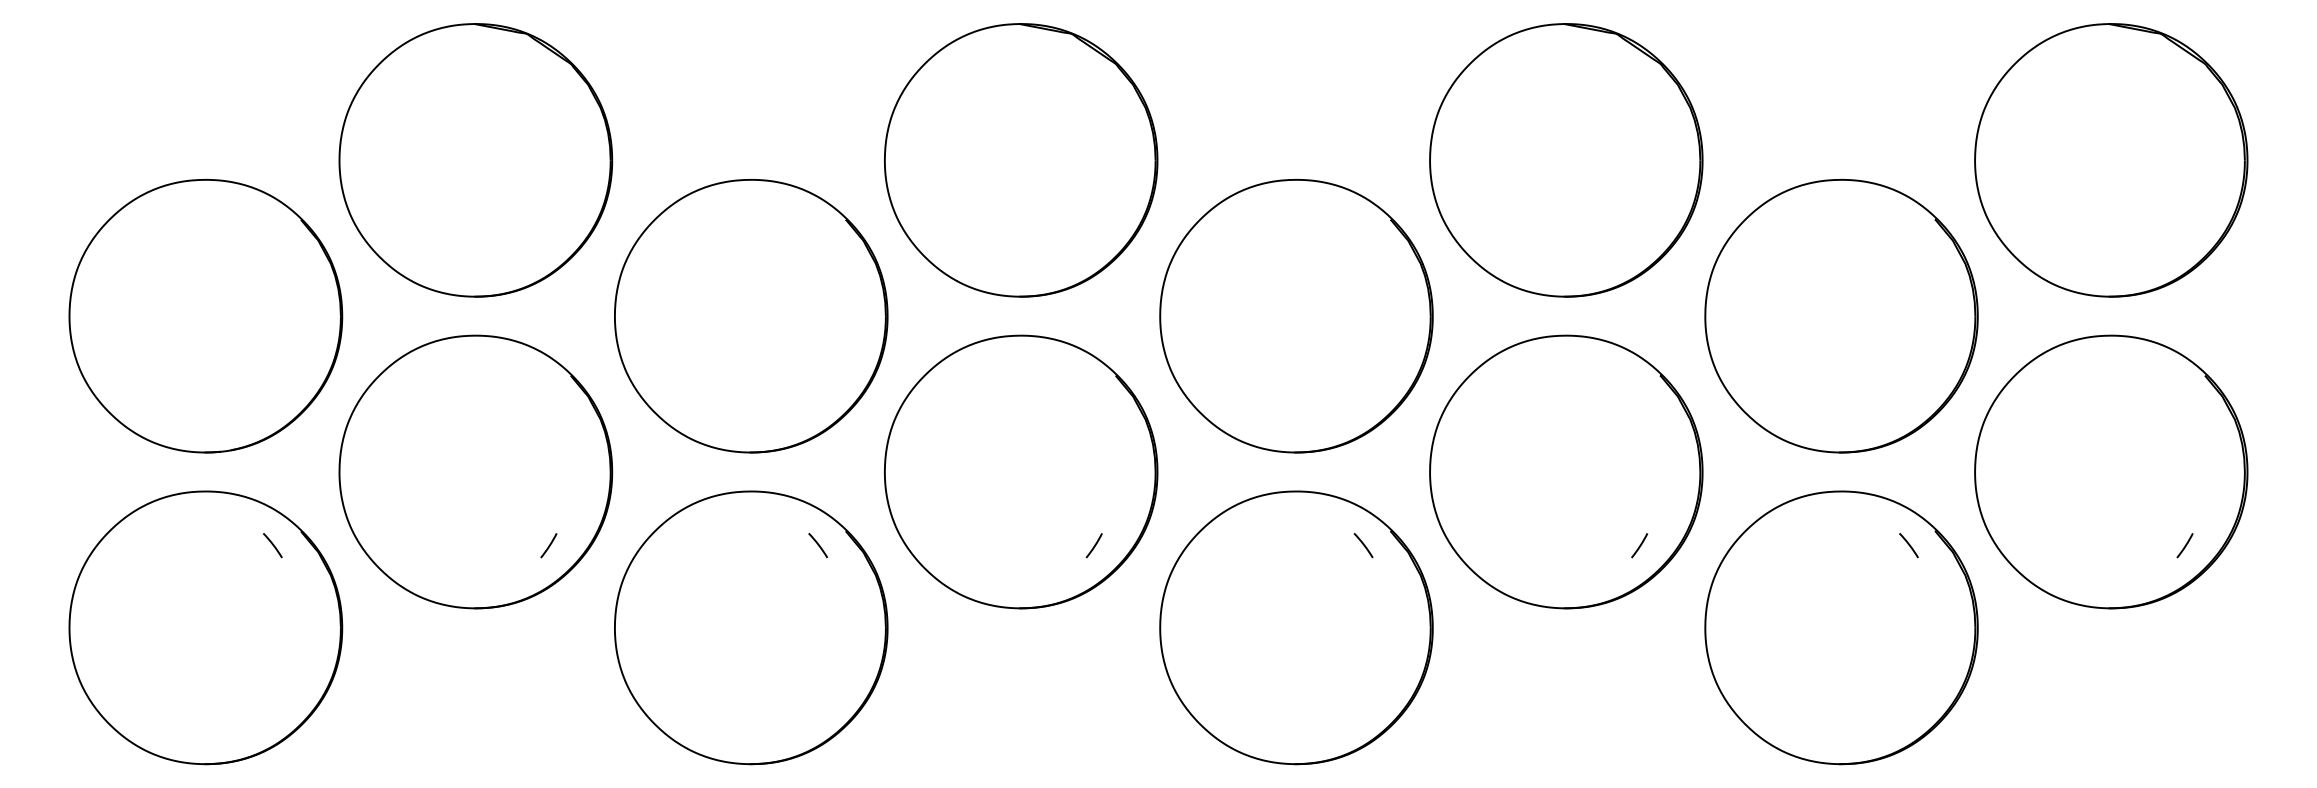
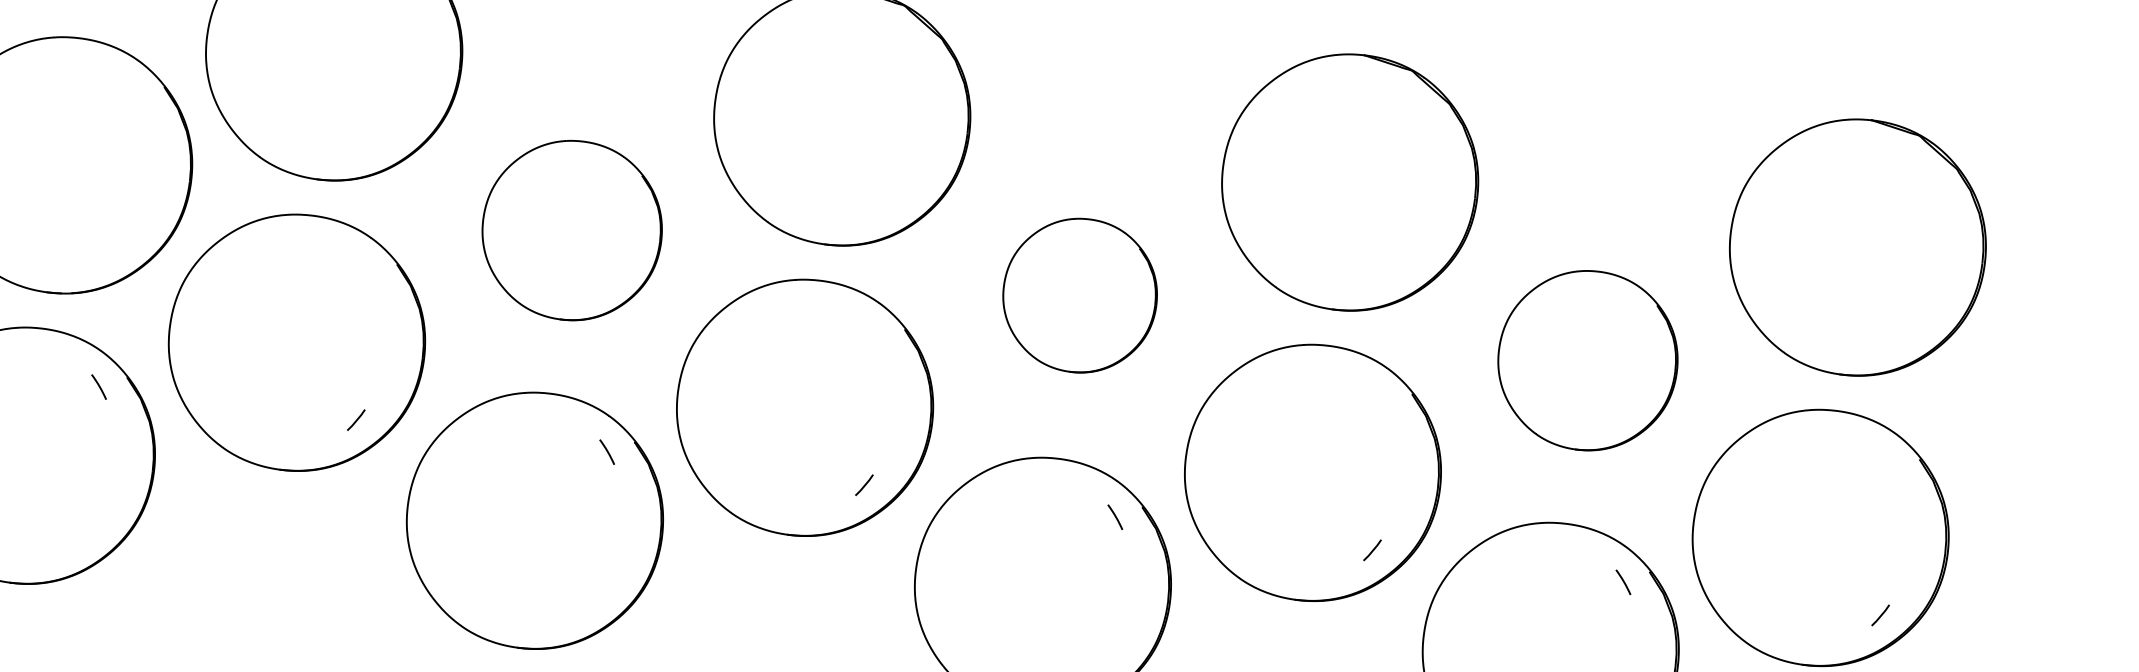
part: (751, 316) -> (572, 230), size x0.7
part: (1296, 316) -> (1080, 295), size x0.6
part: (1841, 316) -> (1587, 360), size x0.7

